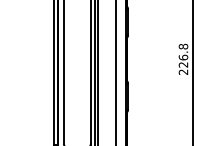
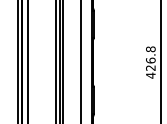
text: (183, 72) -> (150, 75), 226.8 -> 426.8

